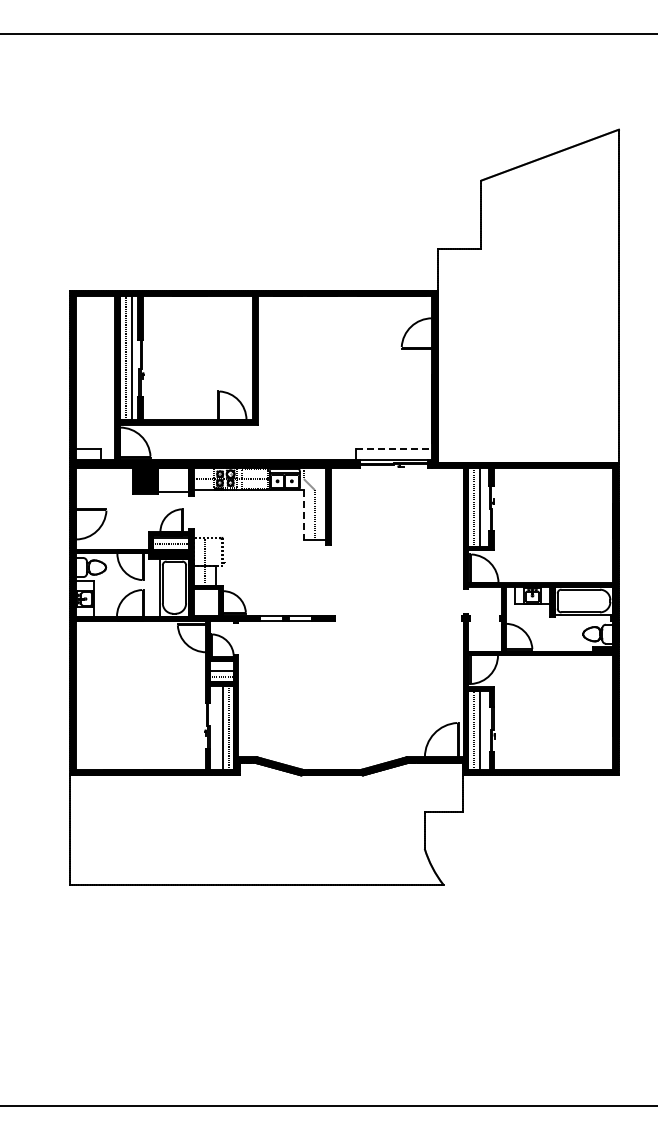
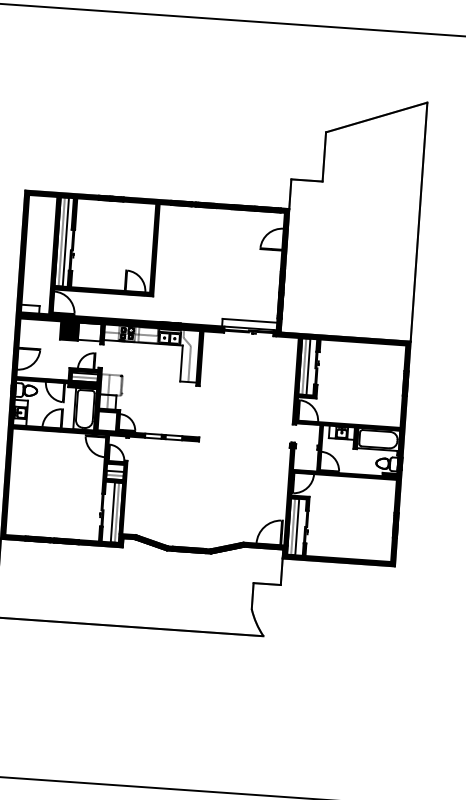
line: (394, 449) -> (250, 321), dashed -> solid
line: (303, 515) -> (181, 363), dashed -> solid

